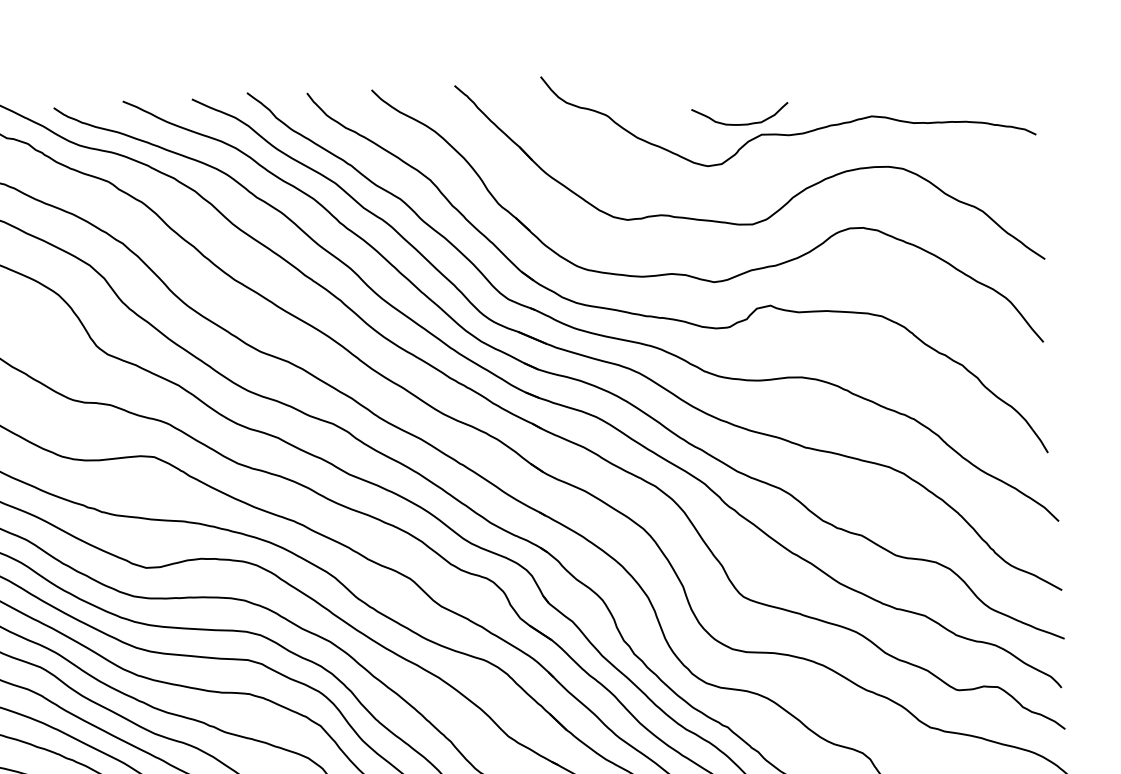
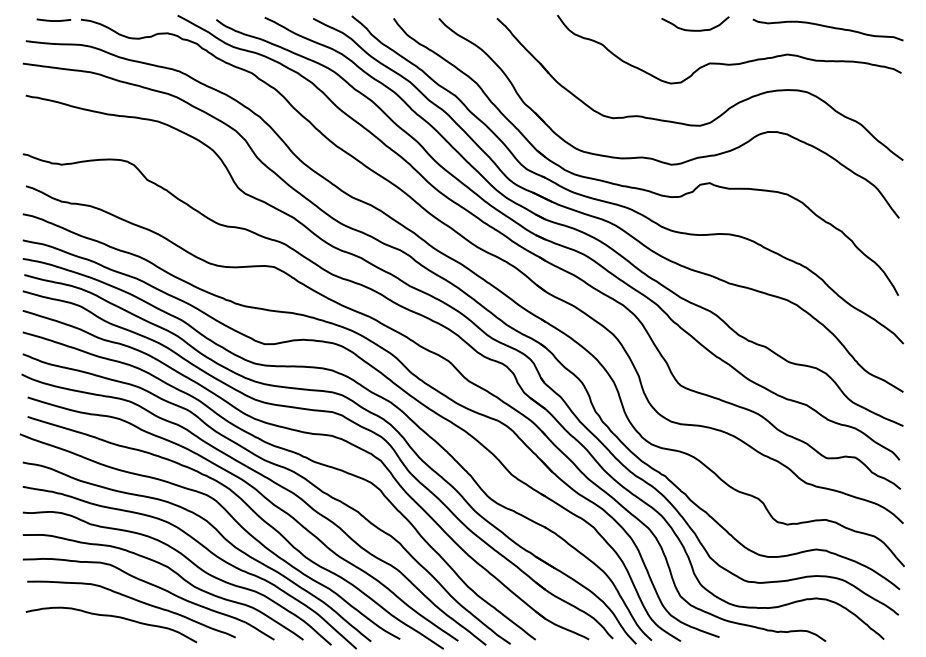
curve: (927, 74) -> (827, 27), added
curve: (740, 122) -> (695, 29), moved

